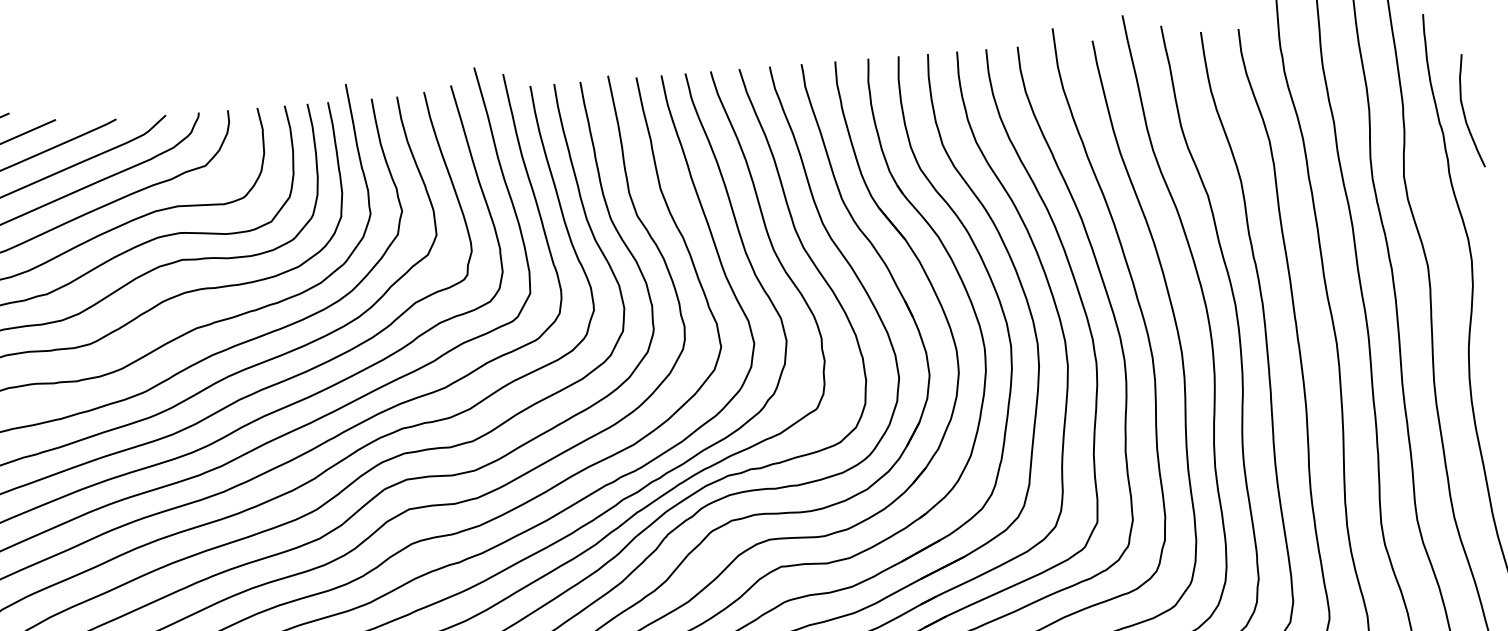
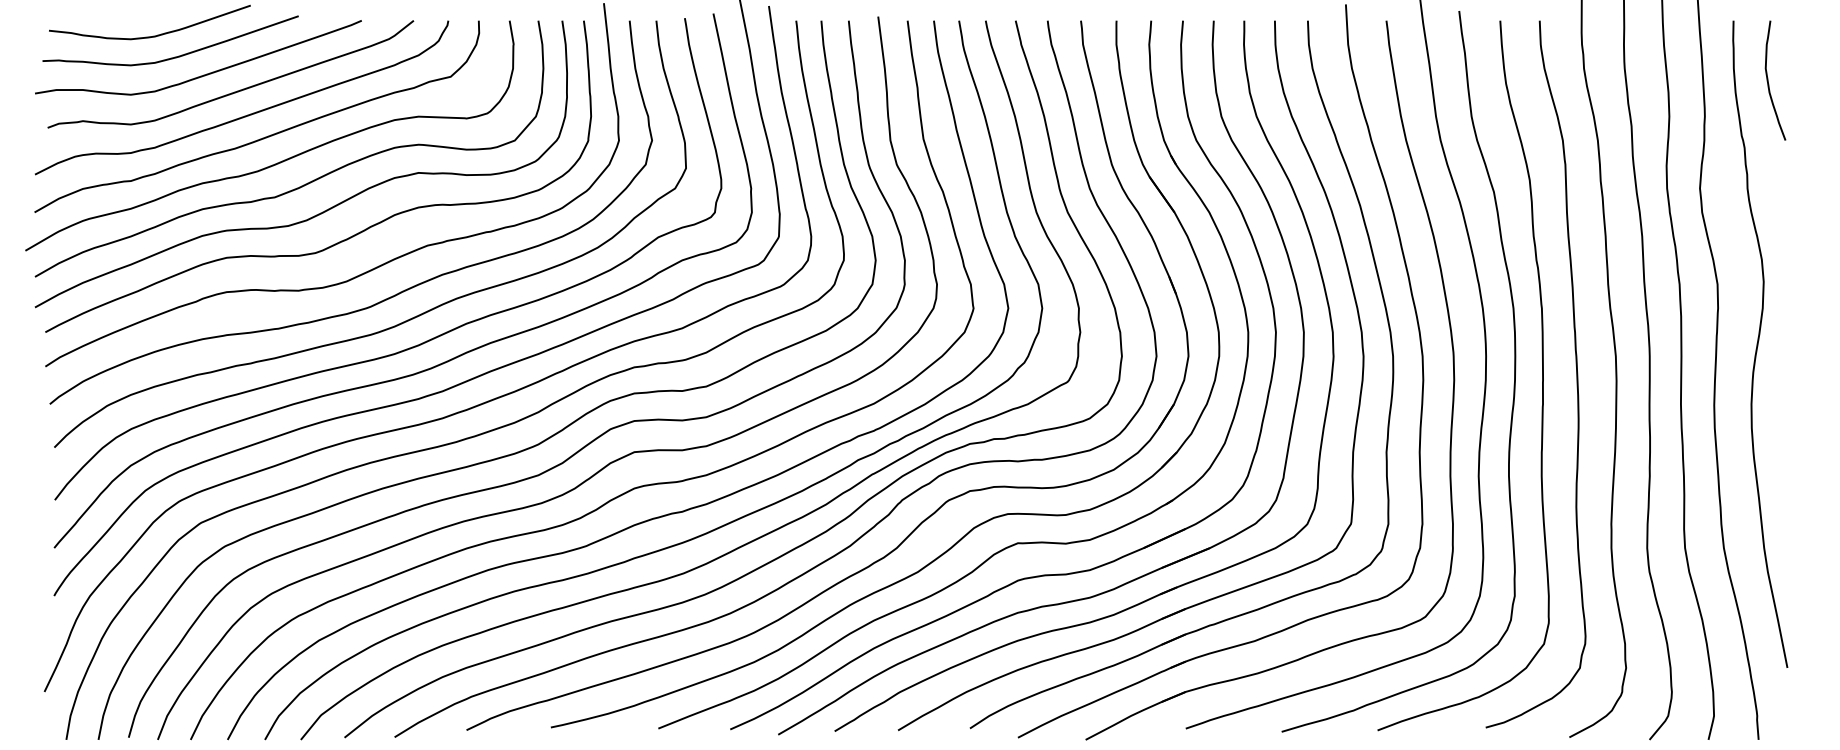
curve: (1464, 111) -> (1768, 80), moved

